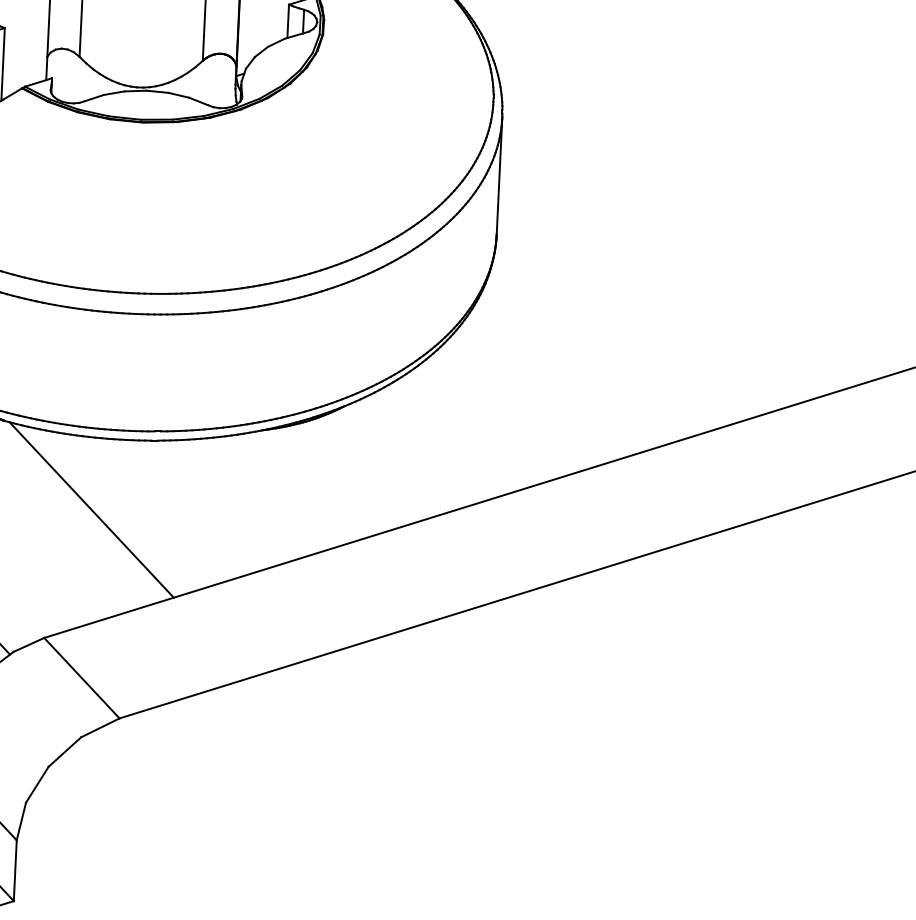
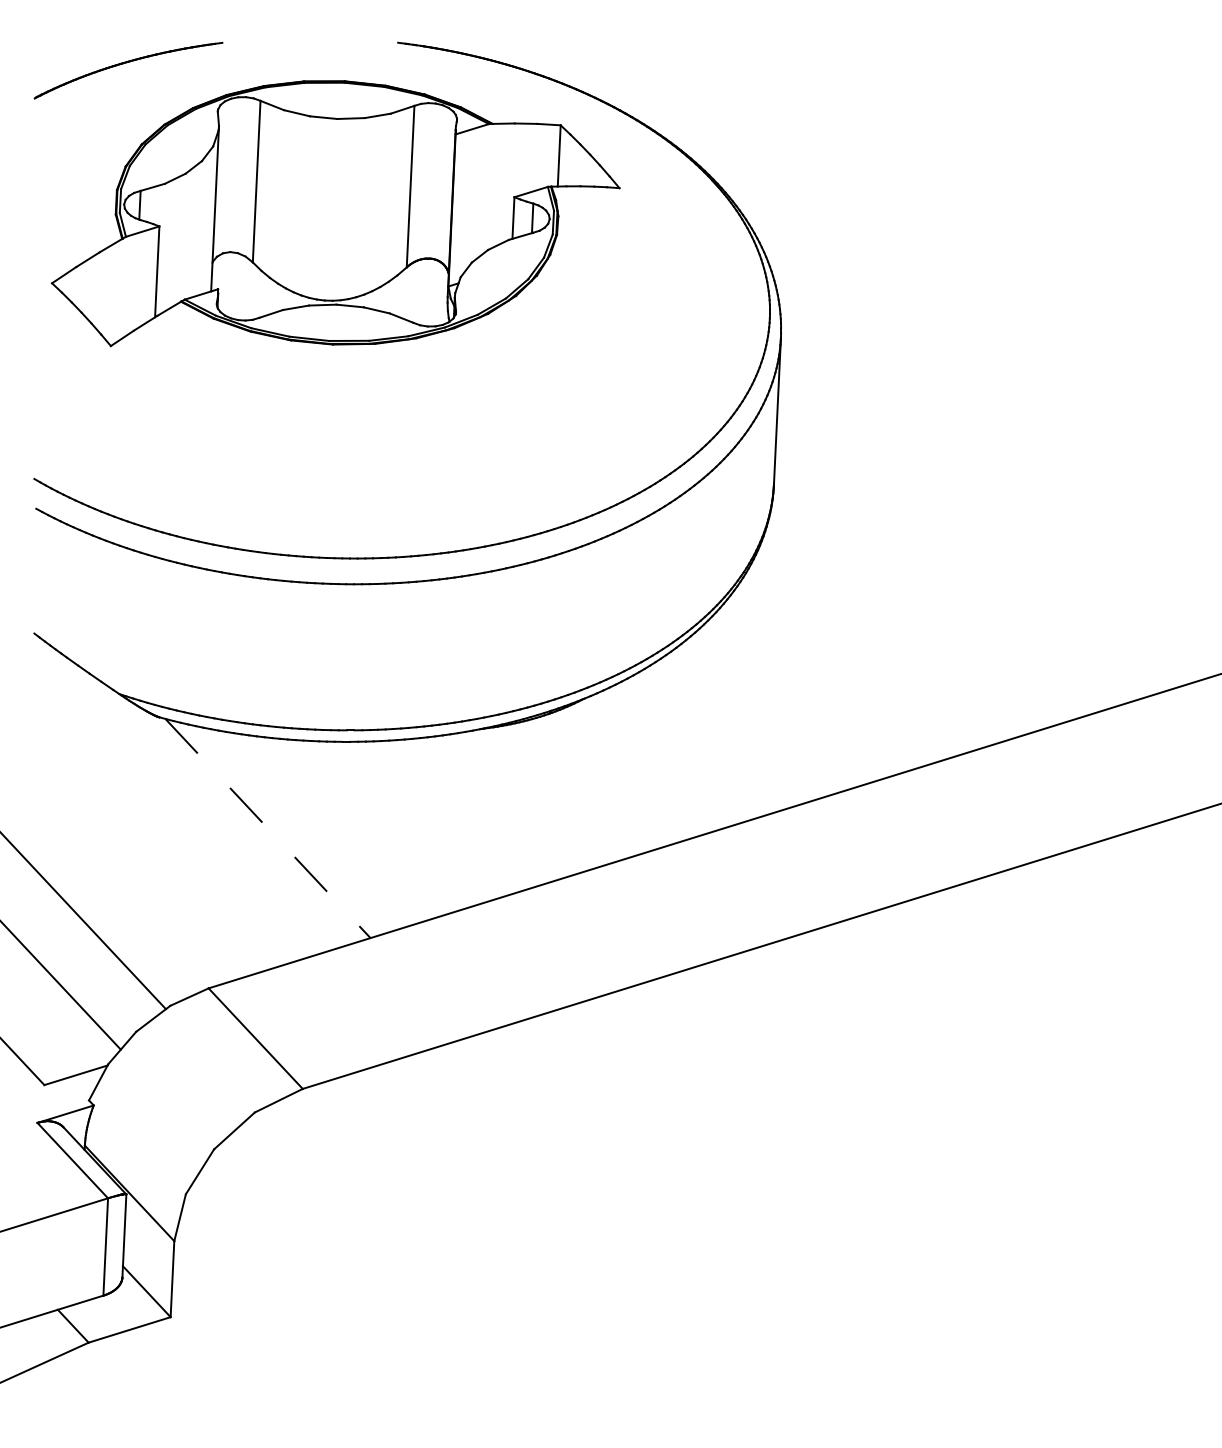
line: (92, 509) -> (268, 828), solid -> dashed

